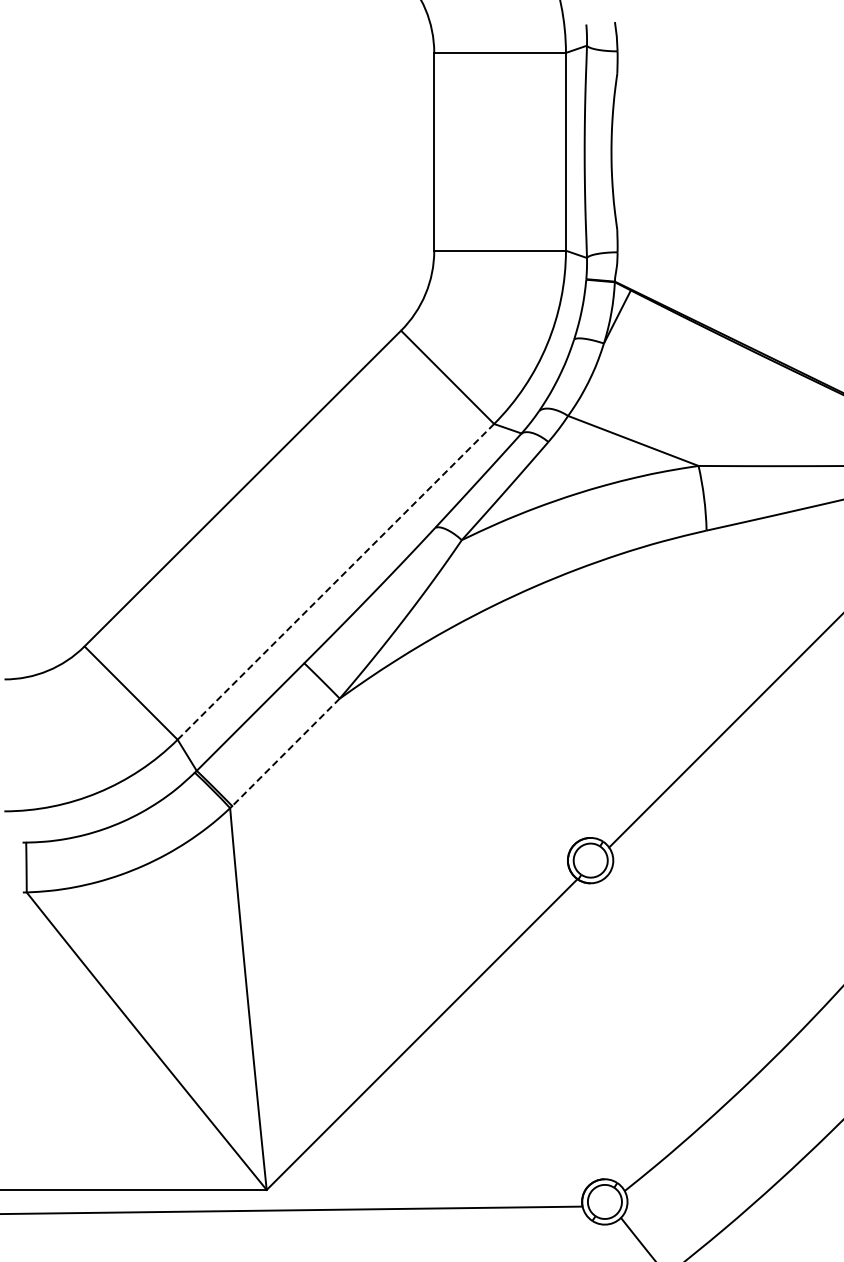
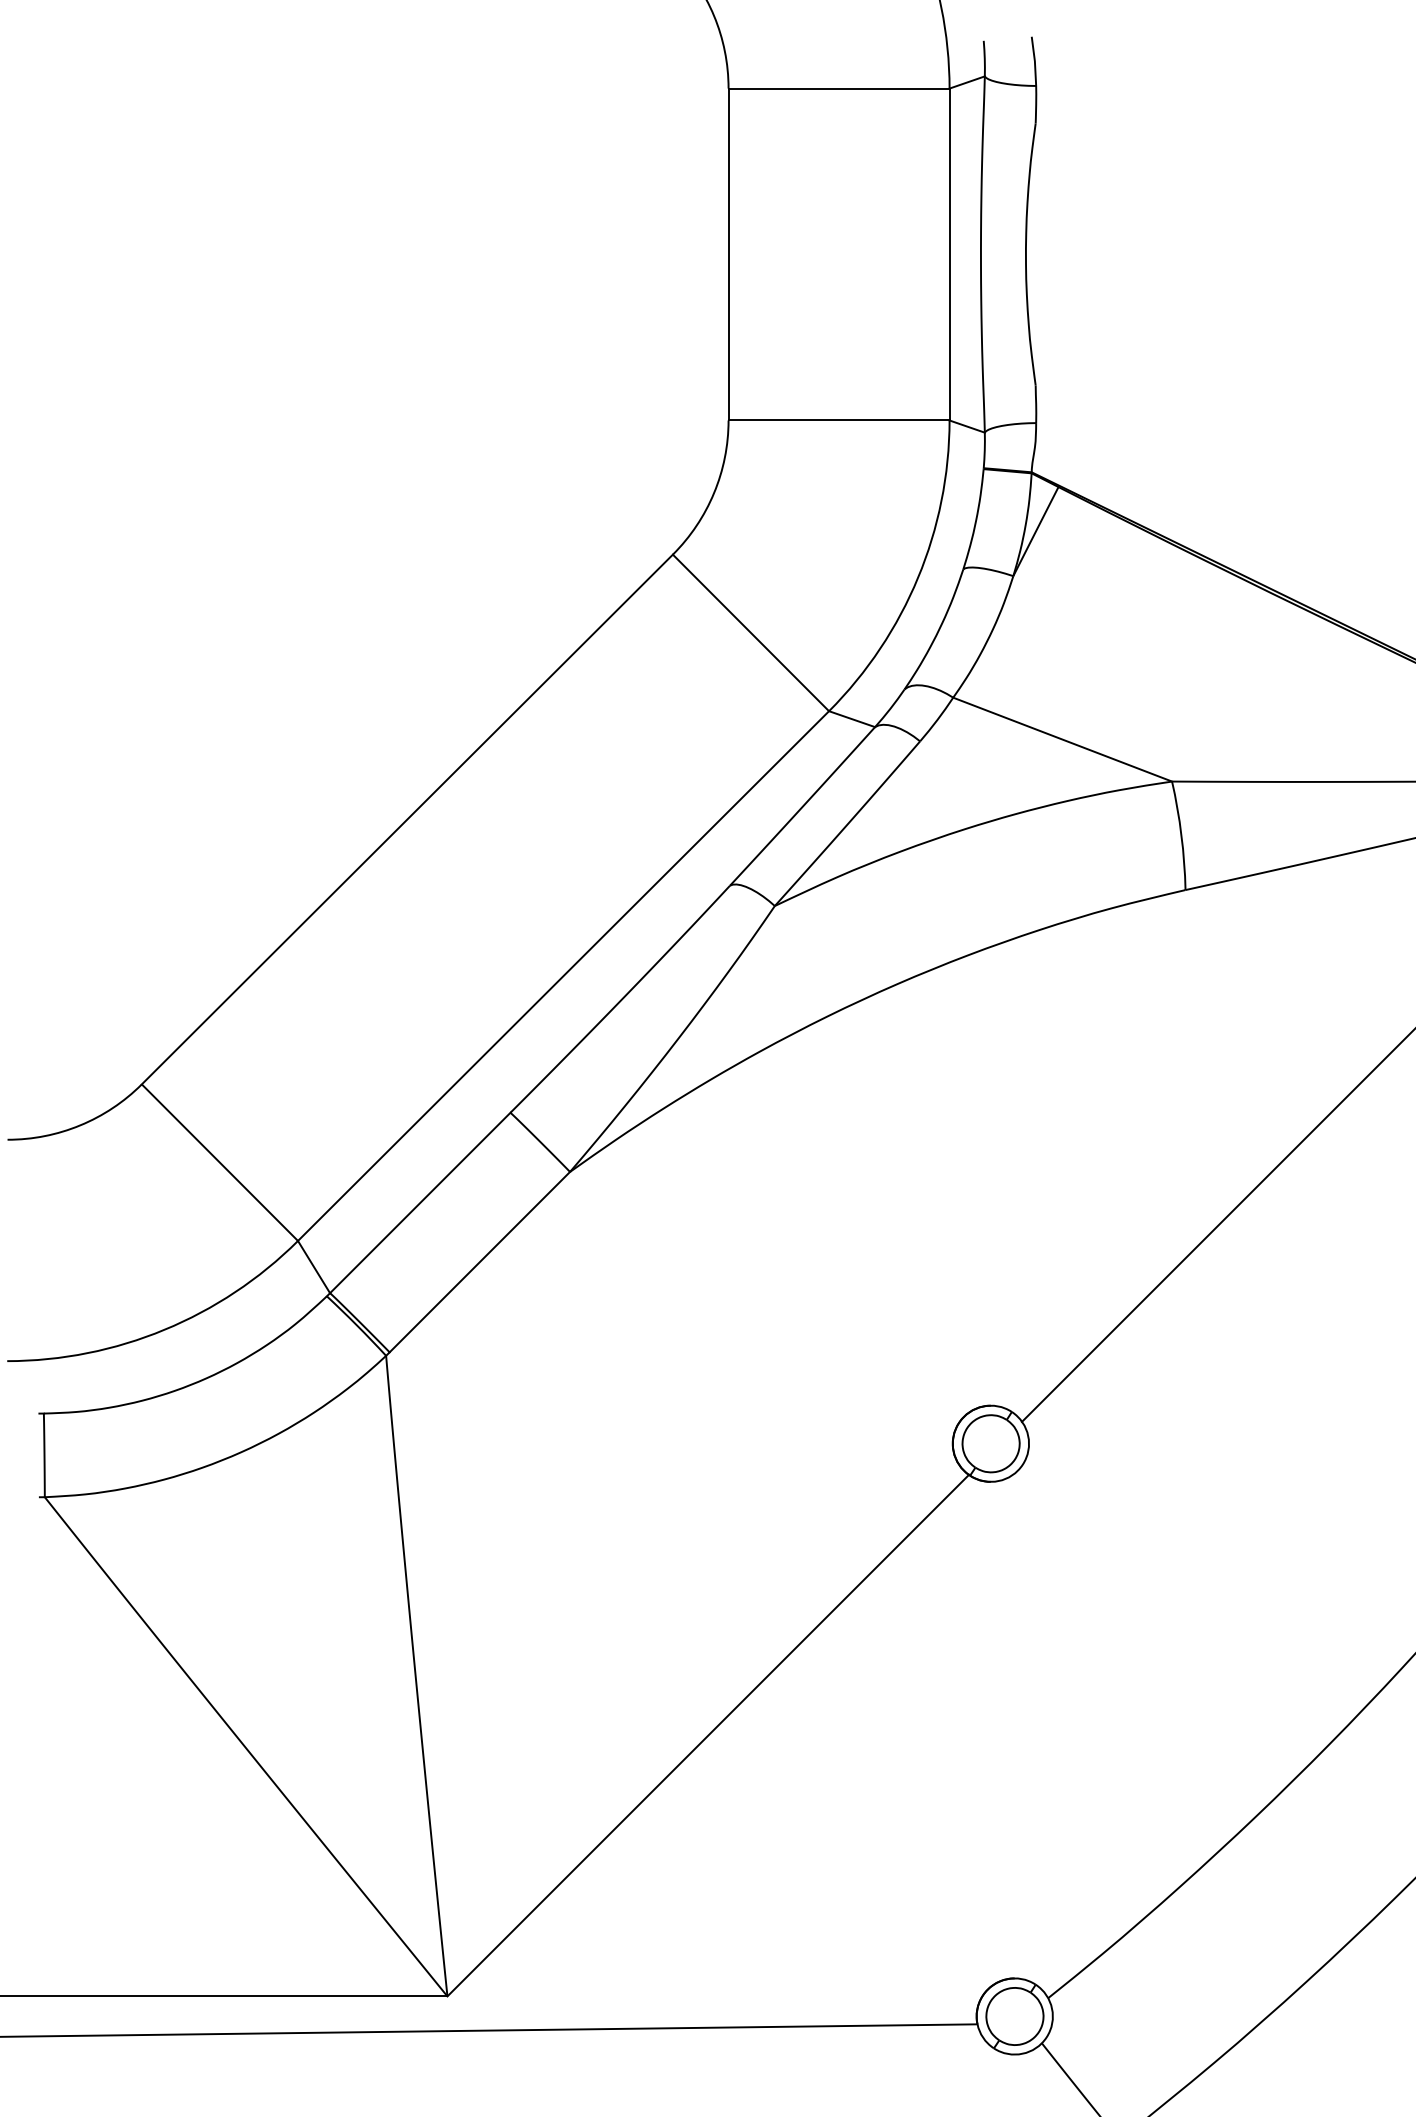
line: (335, 581) -> (562, 975), dashed -> solid
line: (285, 752) -> (478, 1262), dashed -> solid

